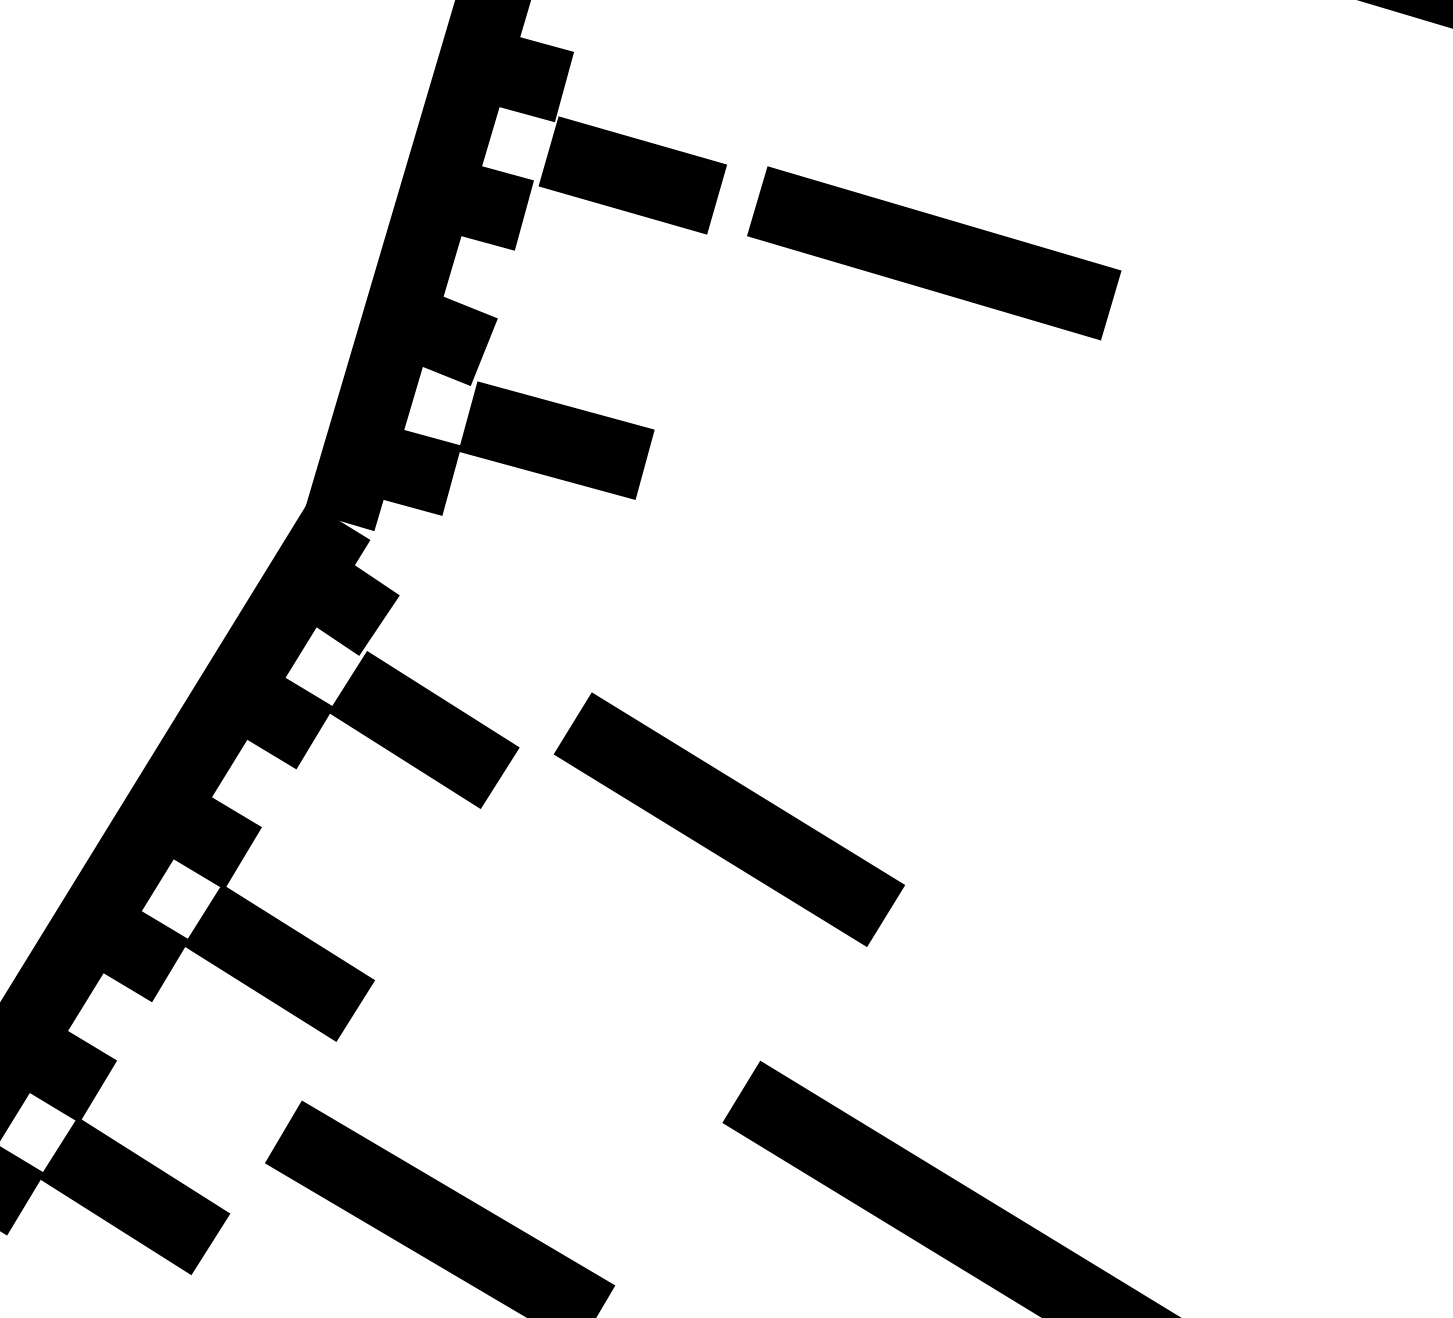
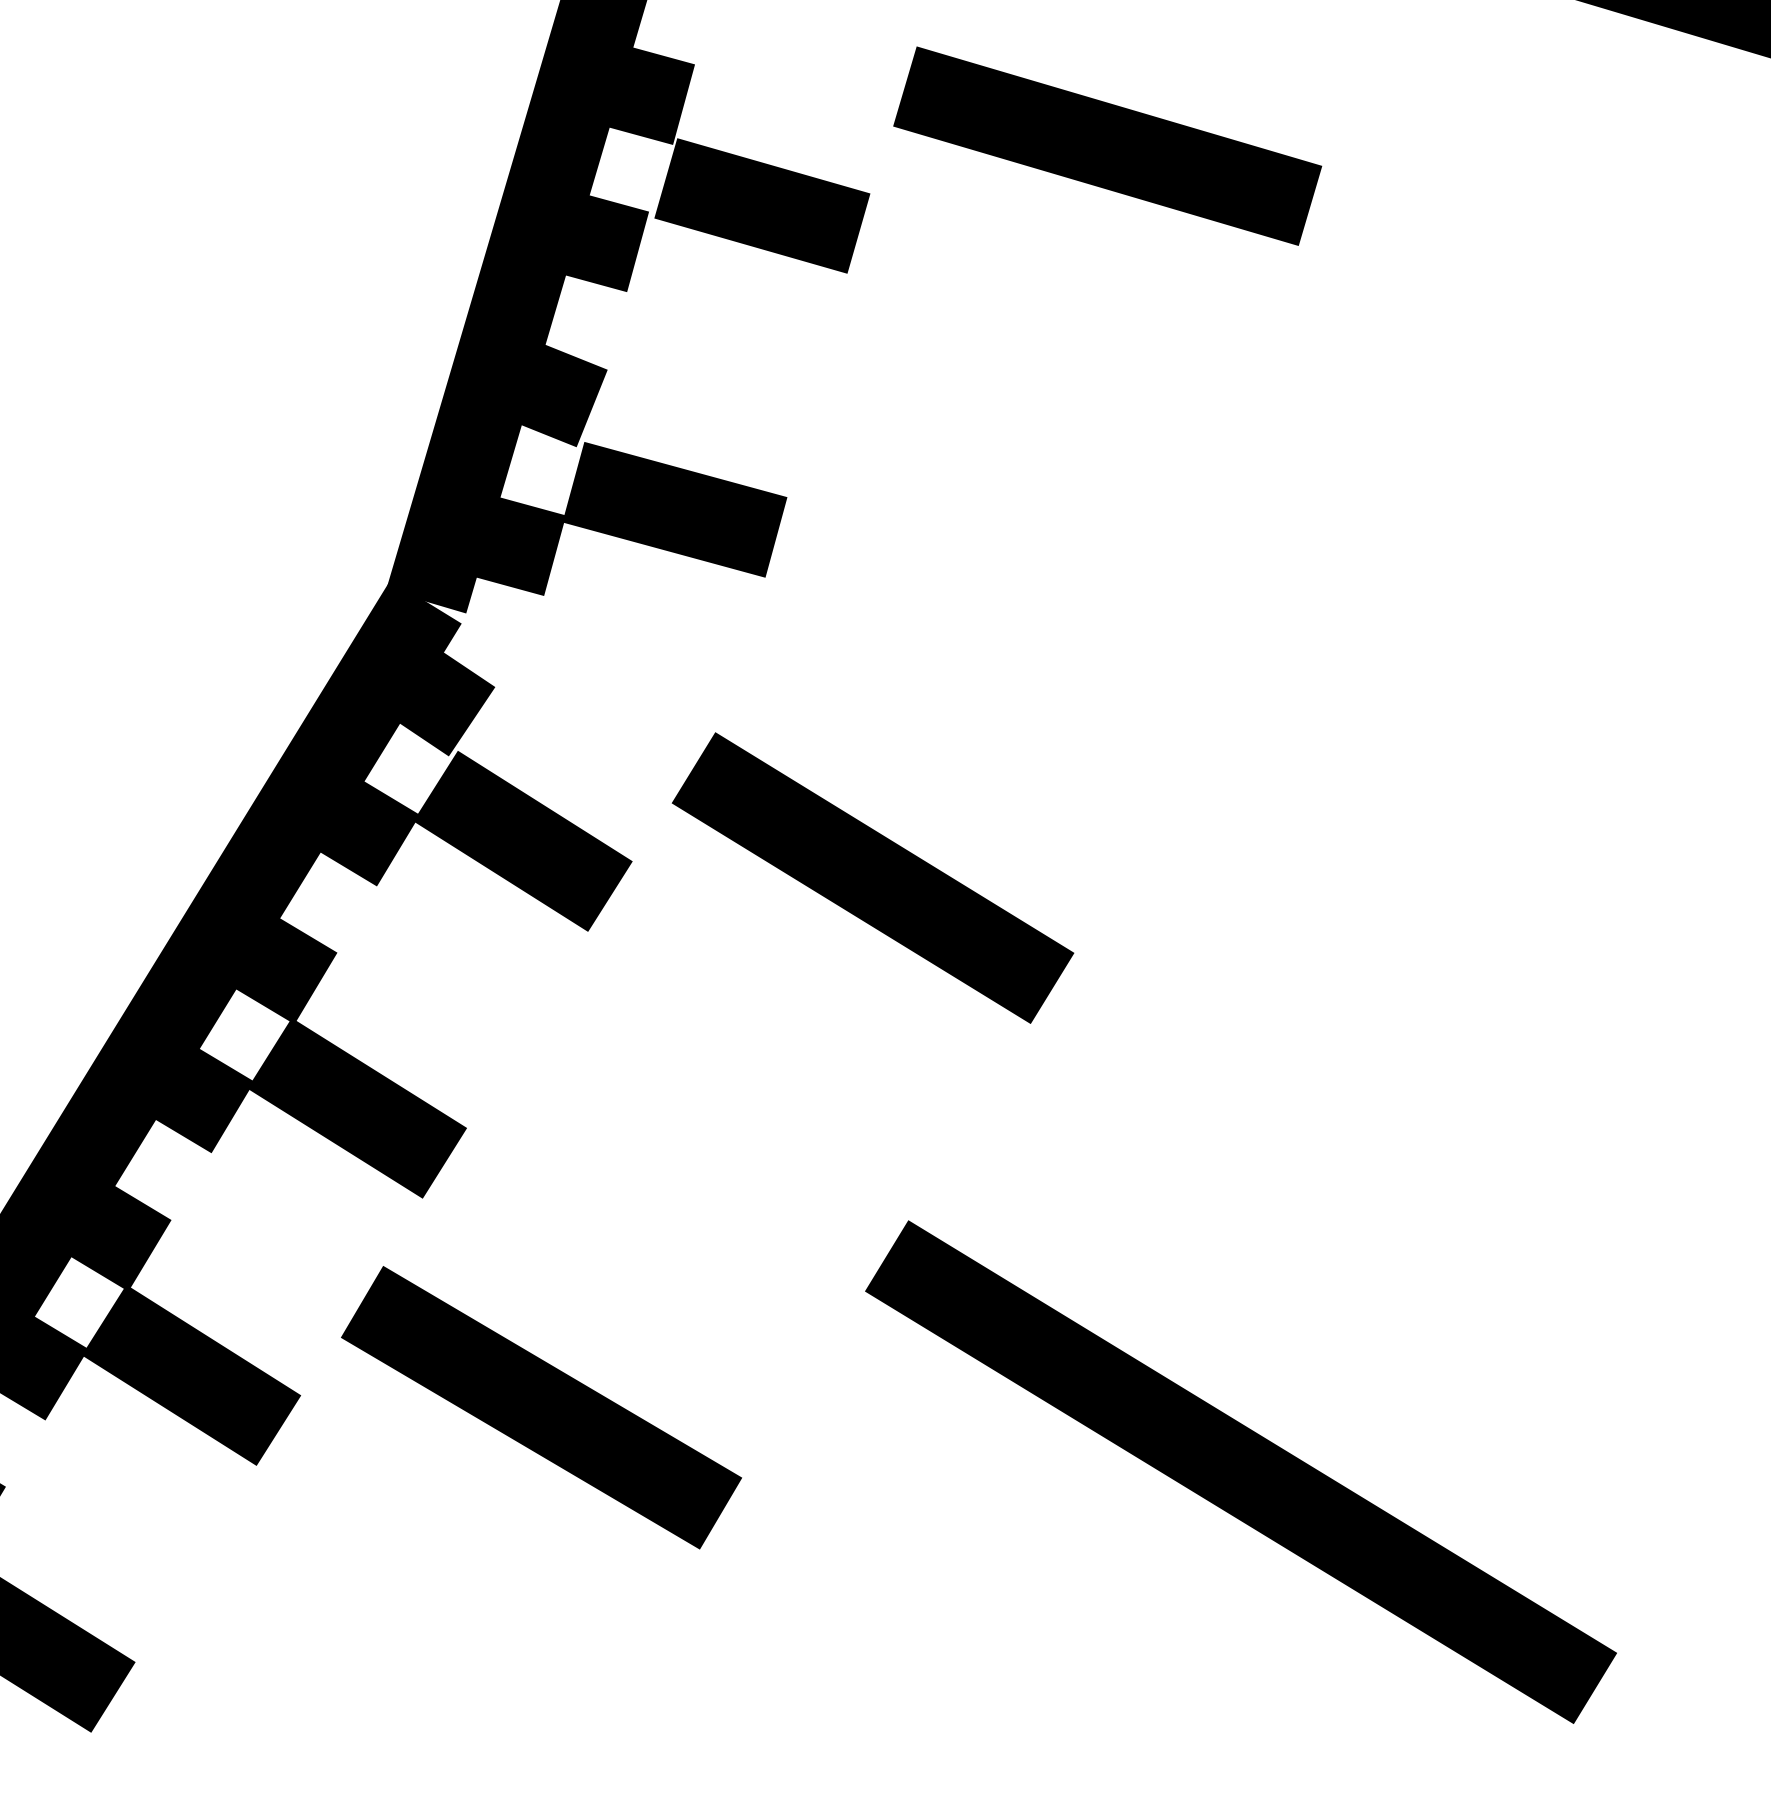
line: (934, 252) -> (1107, 145), moved
line: (728, 819) -> (872, 877), moved

